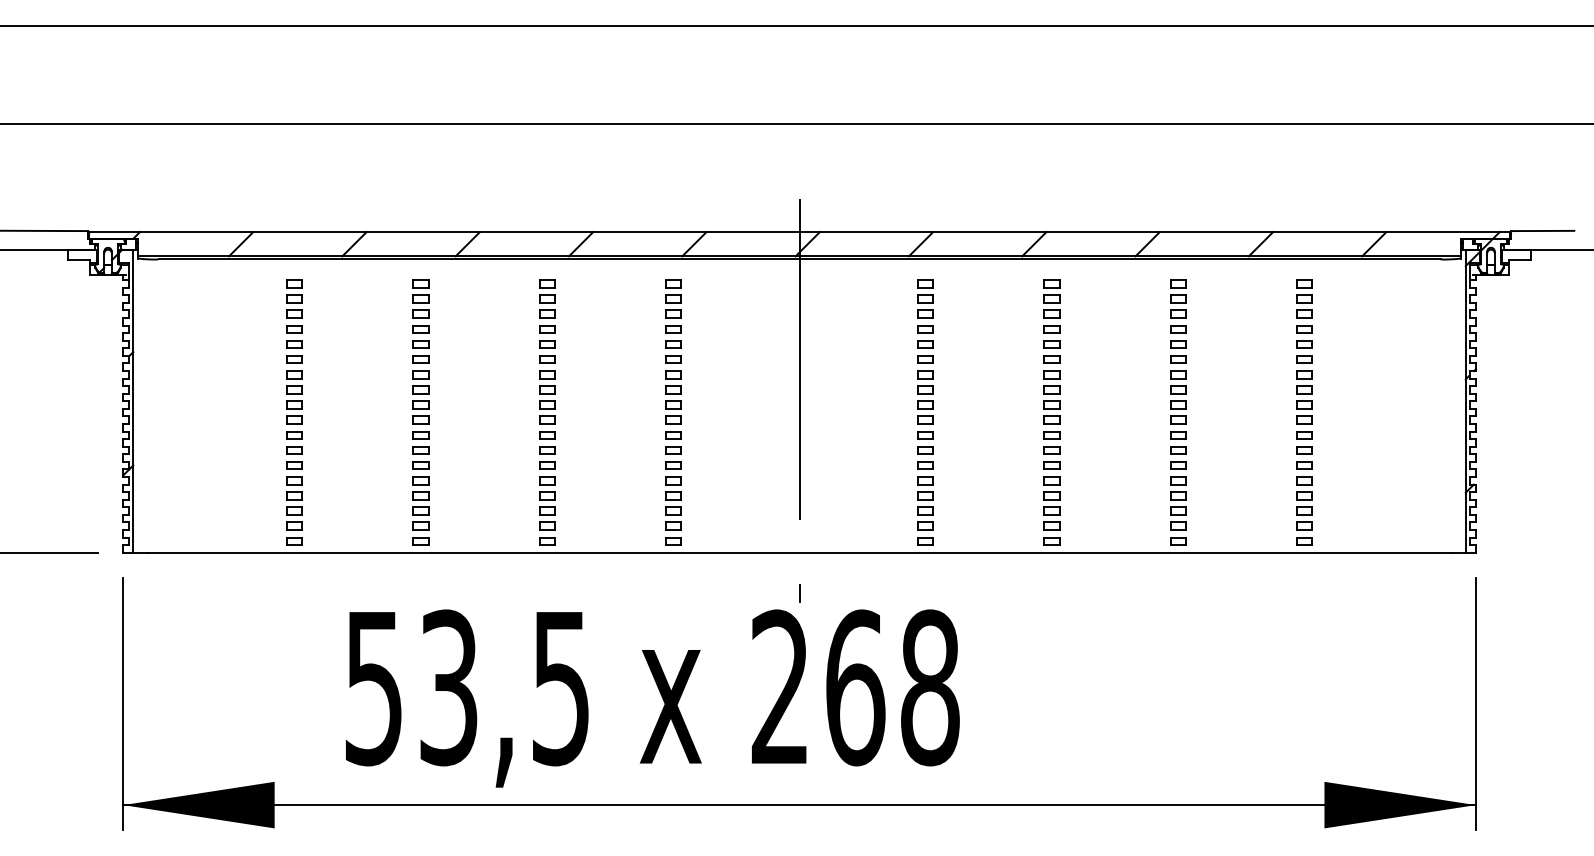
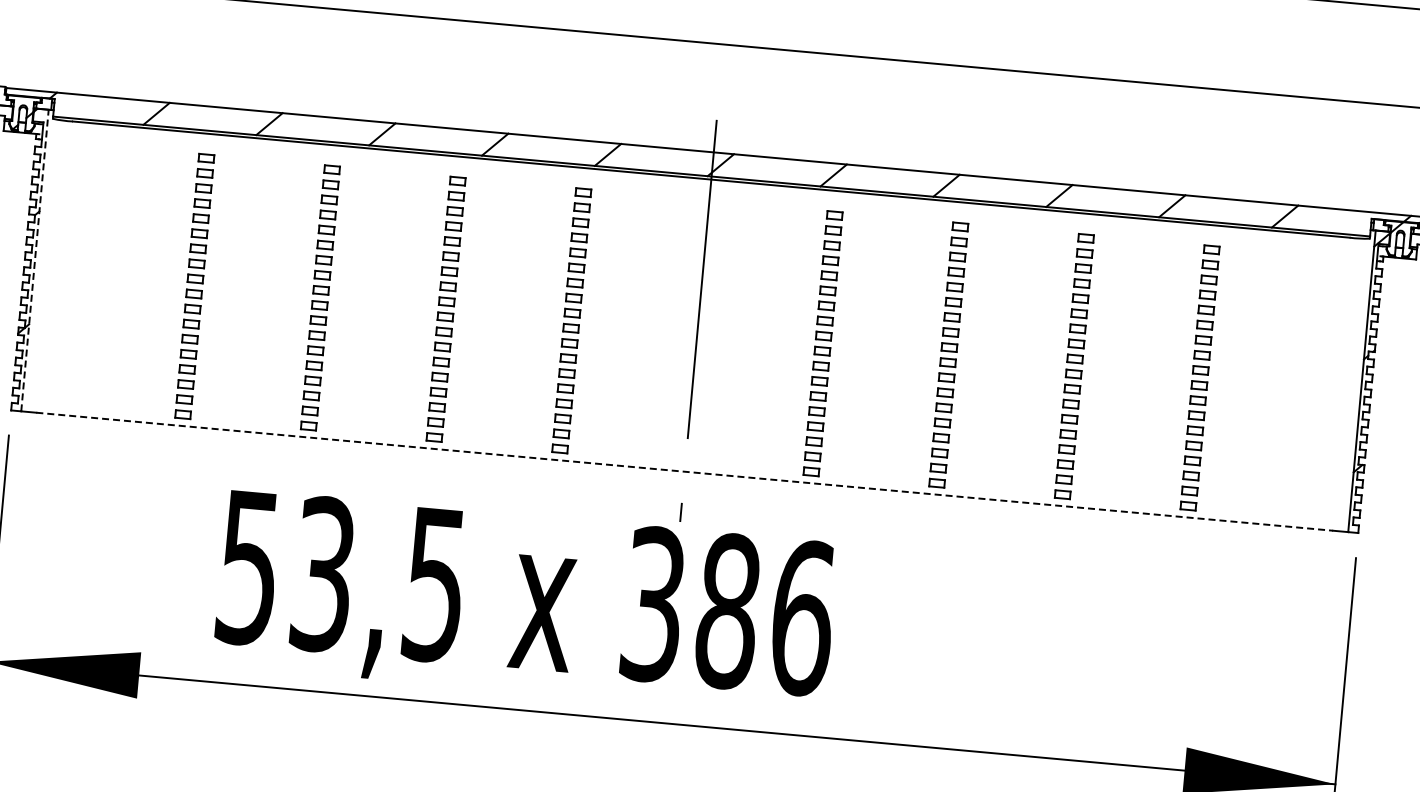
line: (133, 400) -> (35, 259), solid -> dashed
line: (800, 552) -> (685, 471), solid -> dashed
text: (855, 687) -> (728, 610), 268 -> 386

